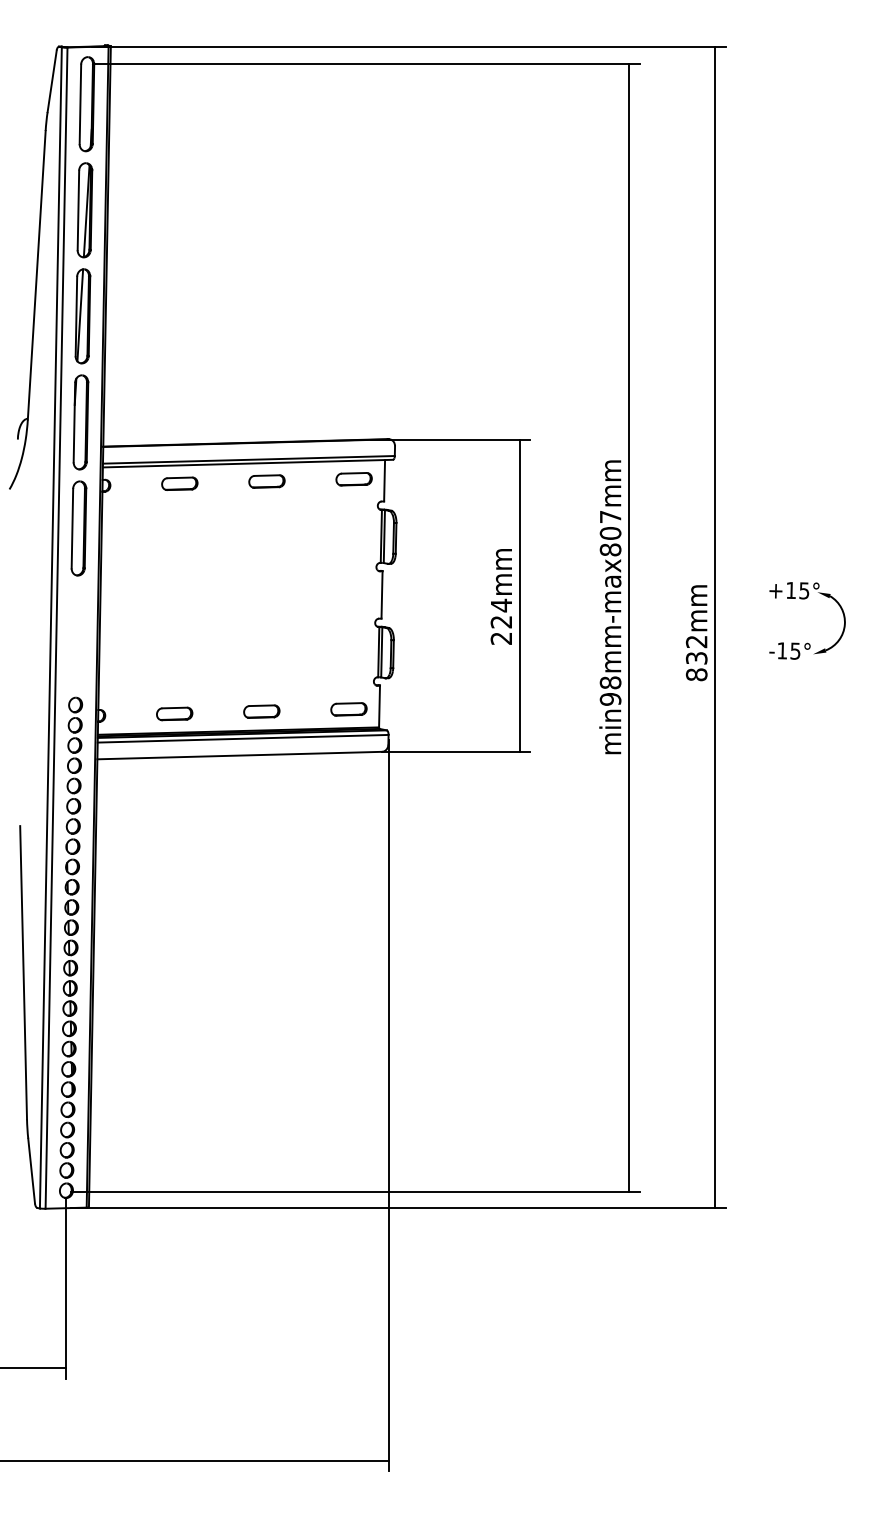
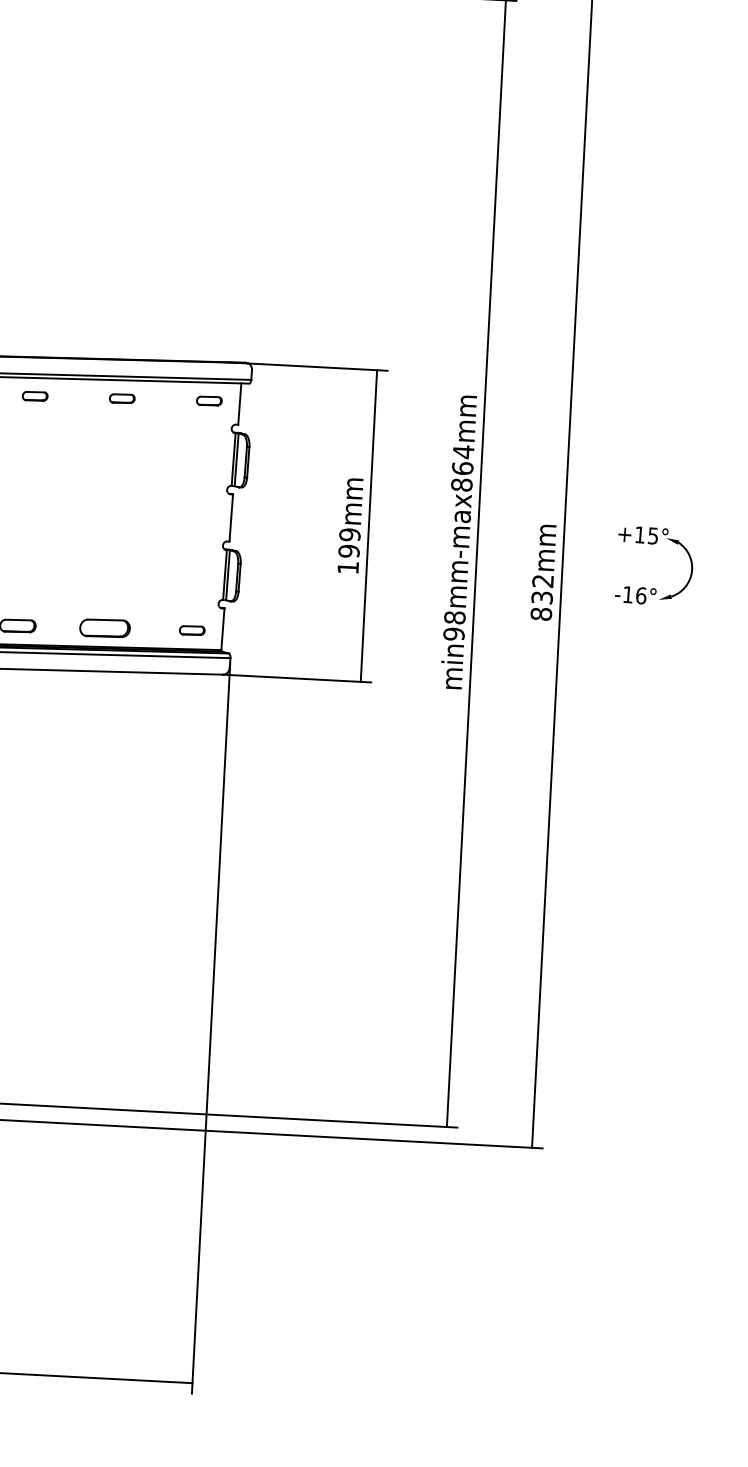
part: (353, 479) -> (208, 401), size x0.7
part: (266, 481) -> (121, 398), size x0.7
part: (179, 483) -> (34, 396), size x0.7
text: (610, 524) -> (463, 459), min98mm-max807mm -> min98mm-max864mm
text: (501, 621) -> (349, 550), 224mm -> 199mm
text: (795, 650) -> (641, 595), -15° -> -16°
part: (348, 709) -> (191, 630), size x0.7
part: (261, 711) -> (104, 628), size x1.4

